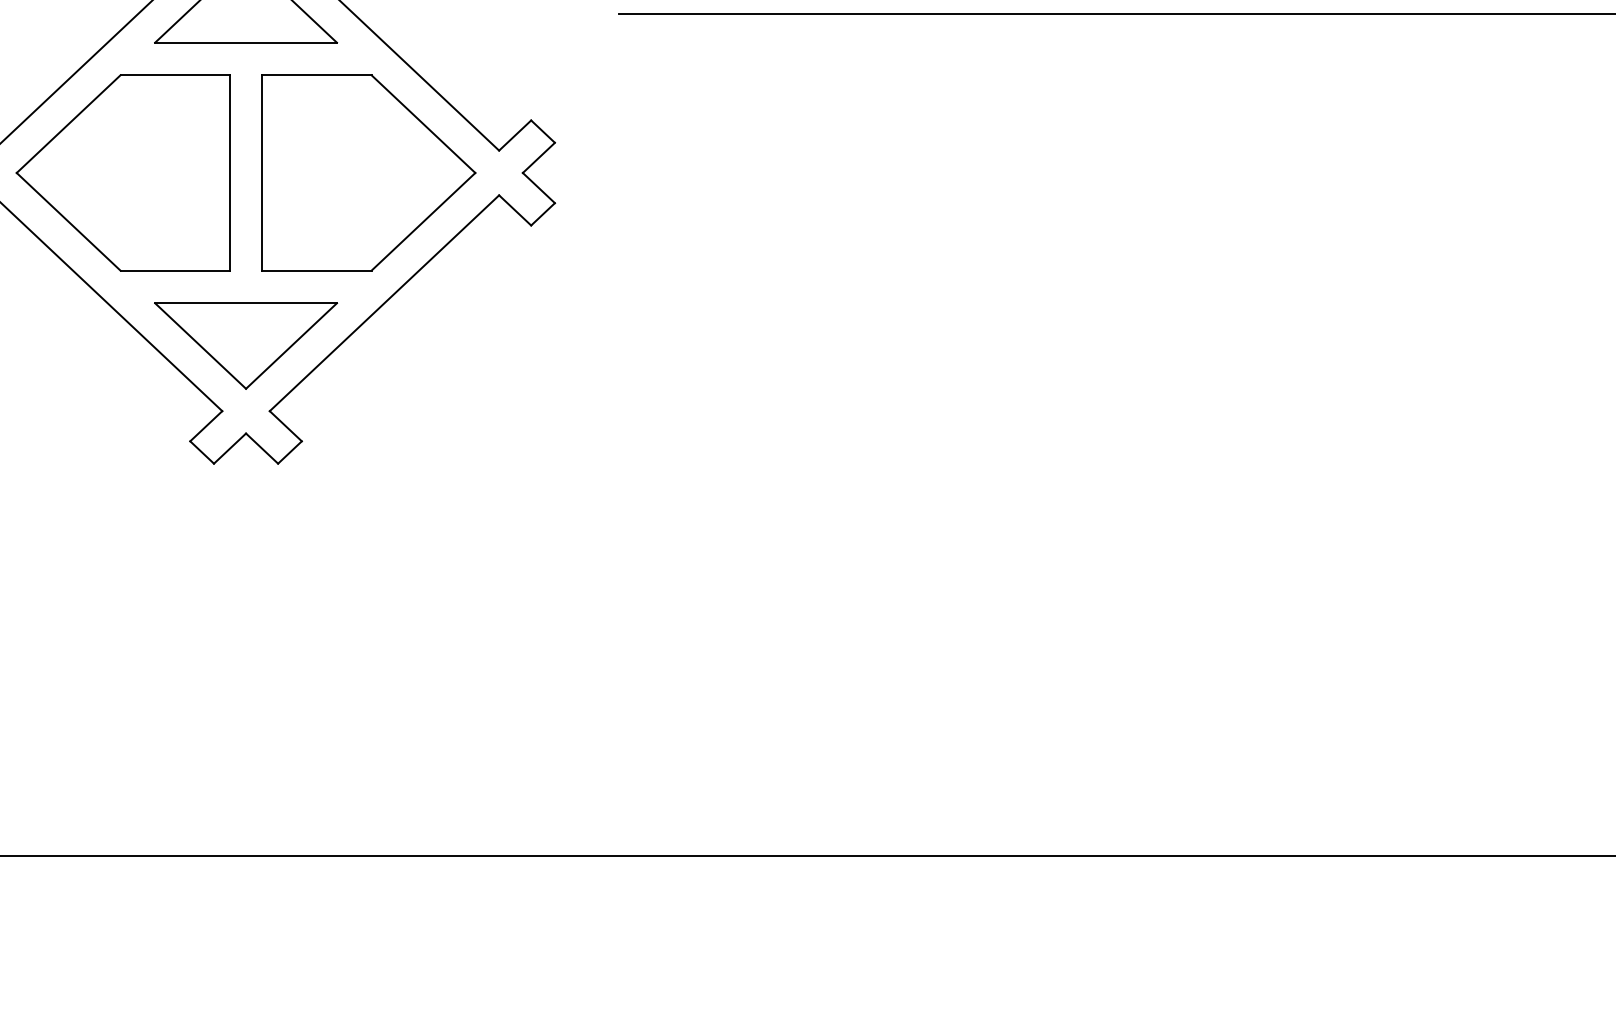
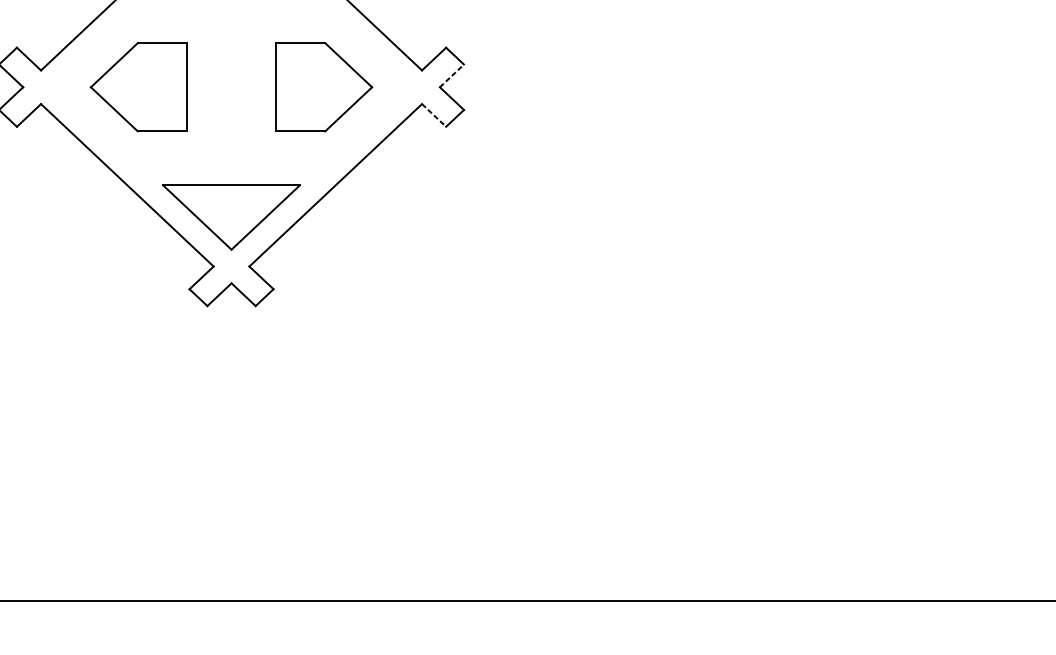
line: (539, 157) -> (452, 75), solid -> dashed
part: (122, 172) -> (138, 86), size x0.6
part: (368, 172) -> (323, 86), size x0.6
line: (515, 210) -> (434, 115), solid -> dashed

